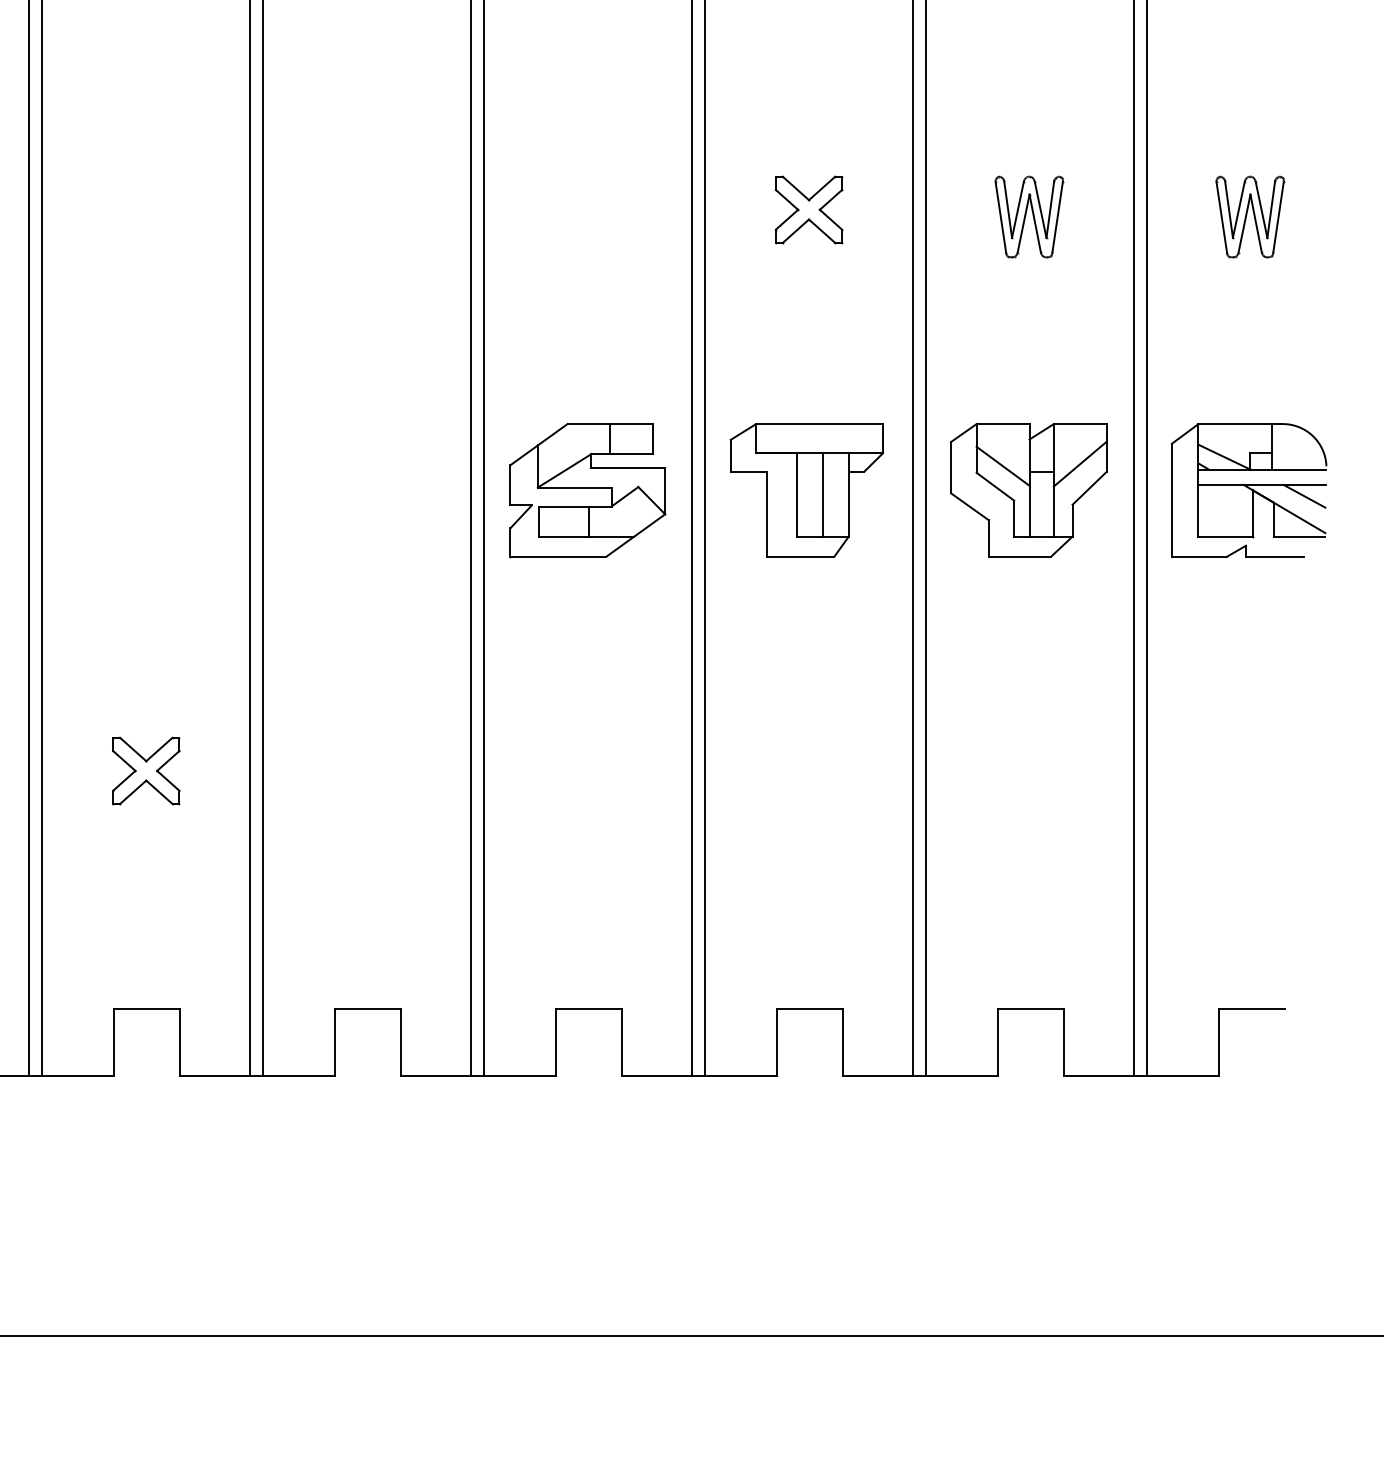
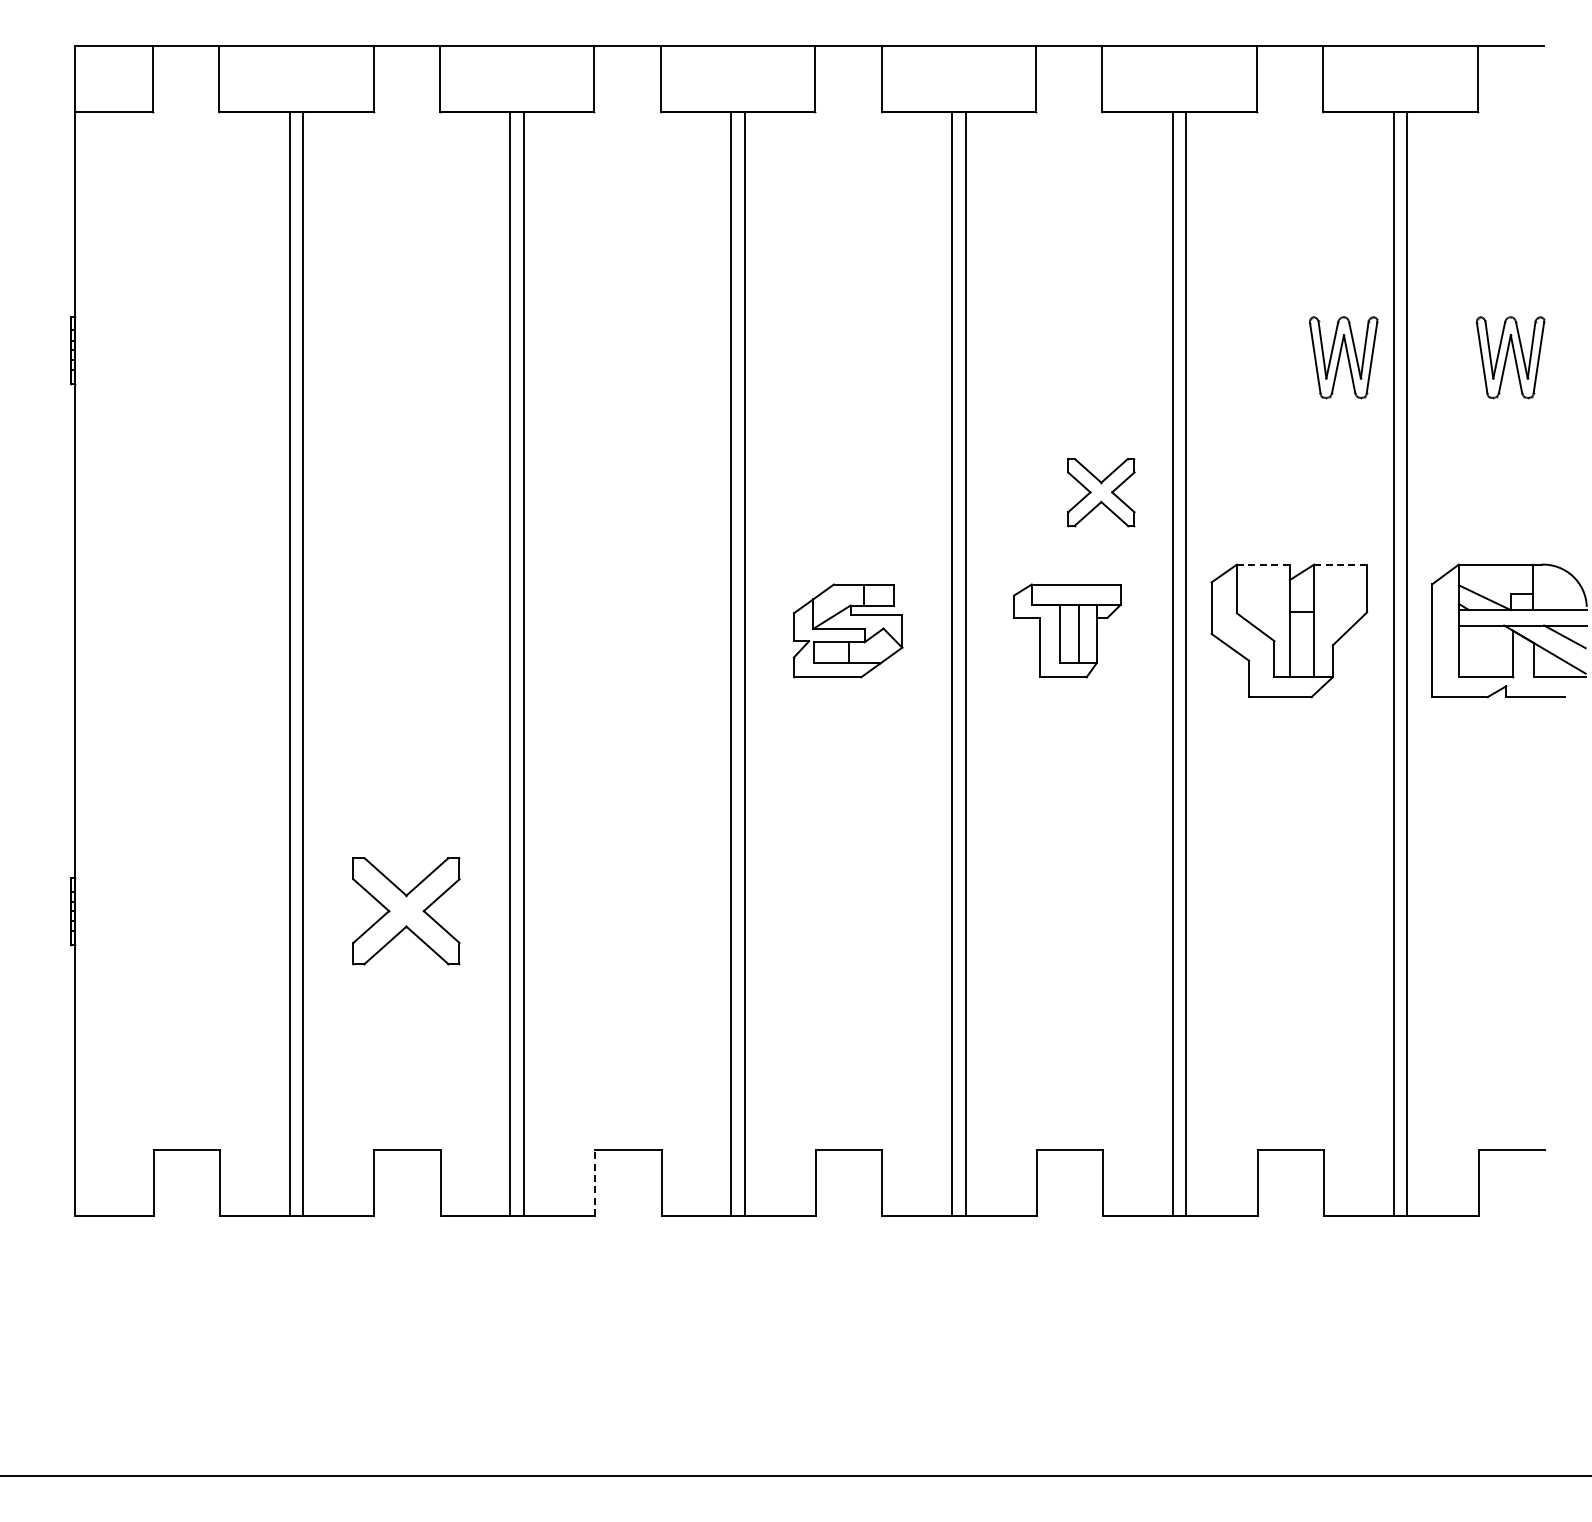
part: (809, 209) -> (1101, 492), moved
part: (1029, 216) -> (1343, 357), moved
line: (1003, 423) -> (1263, 564), solid -> dashed
line: (1081, 423) -> (1341, 564), solid -> dashed
line: (1080, 463) -> (1340, 604), removed
line: (1002, 465) -> (1262, 606), removed
part: (587, 489) -> (847, 630), size x0.7
part: (807, 489) -> (1067, 630), size x0.7
part: (146, 770) -> (406, 911), size x1.6
line: (335, 1041) -> (595, 1182), solid -> dashed

